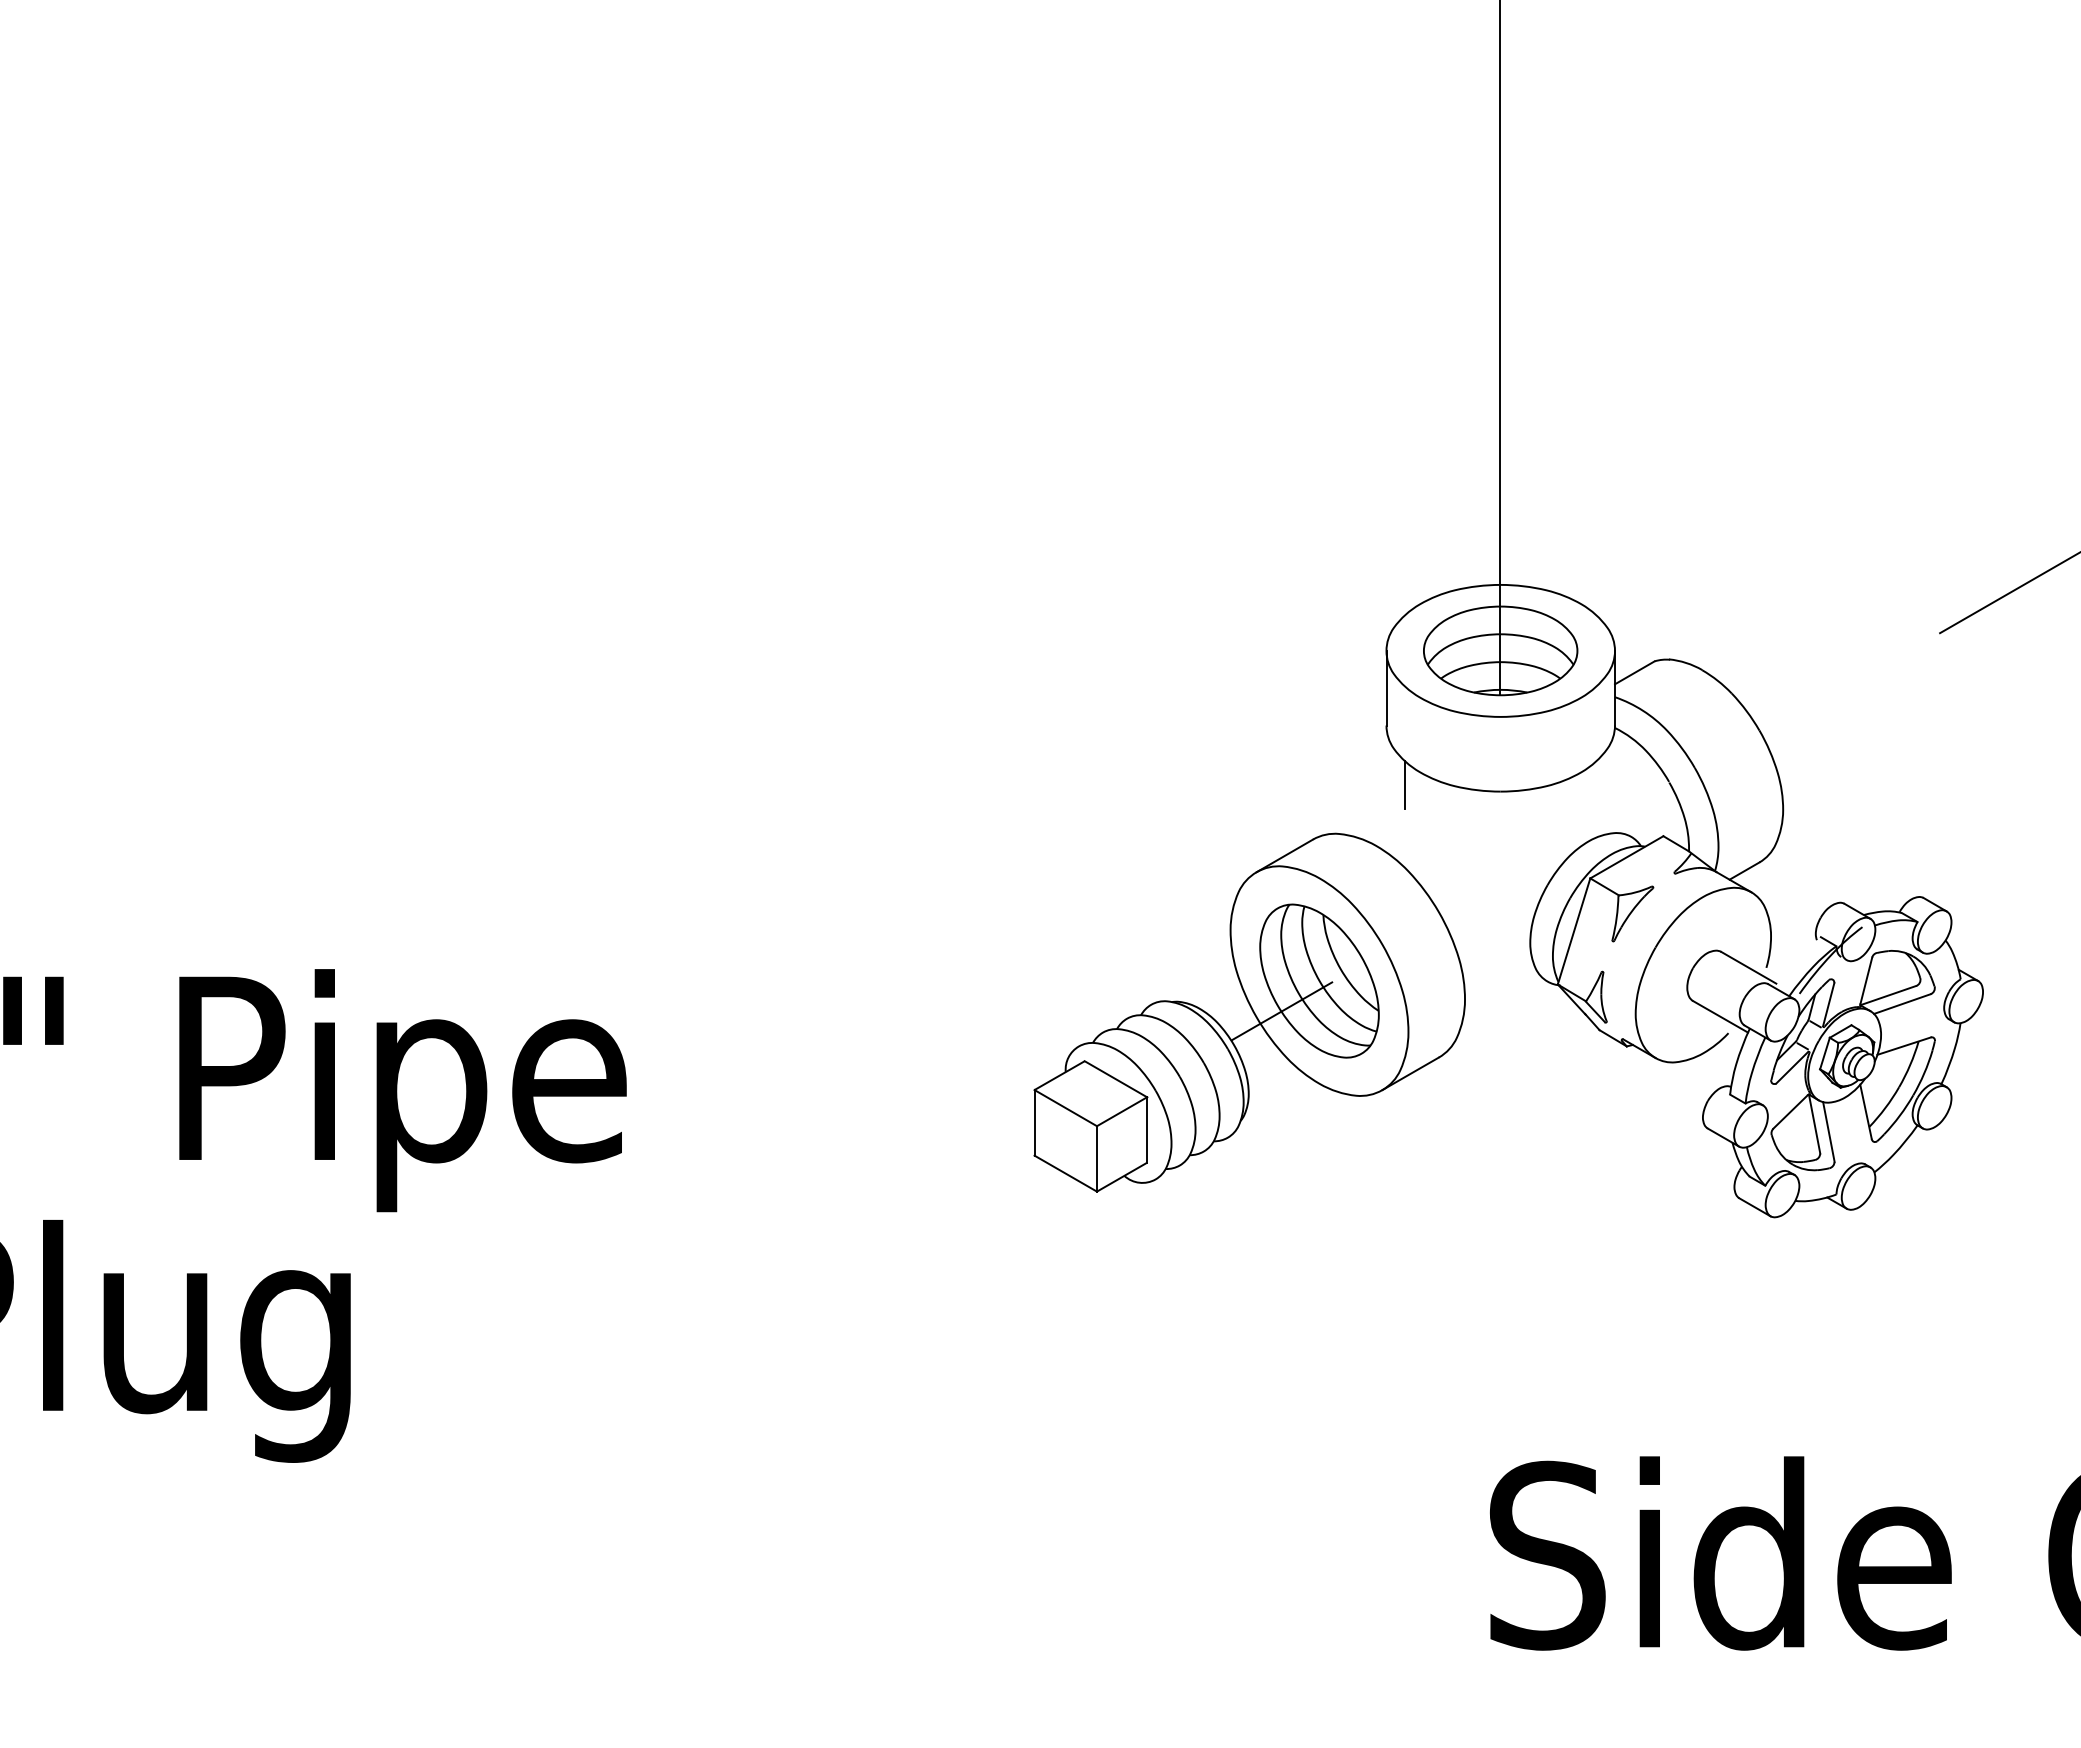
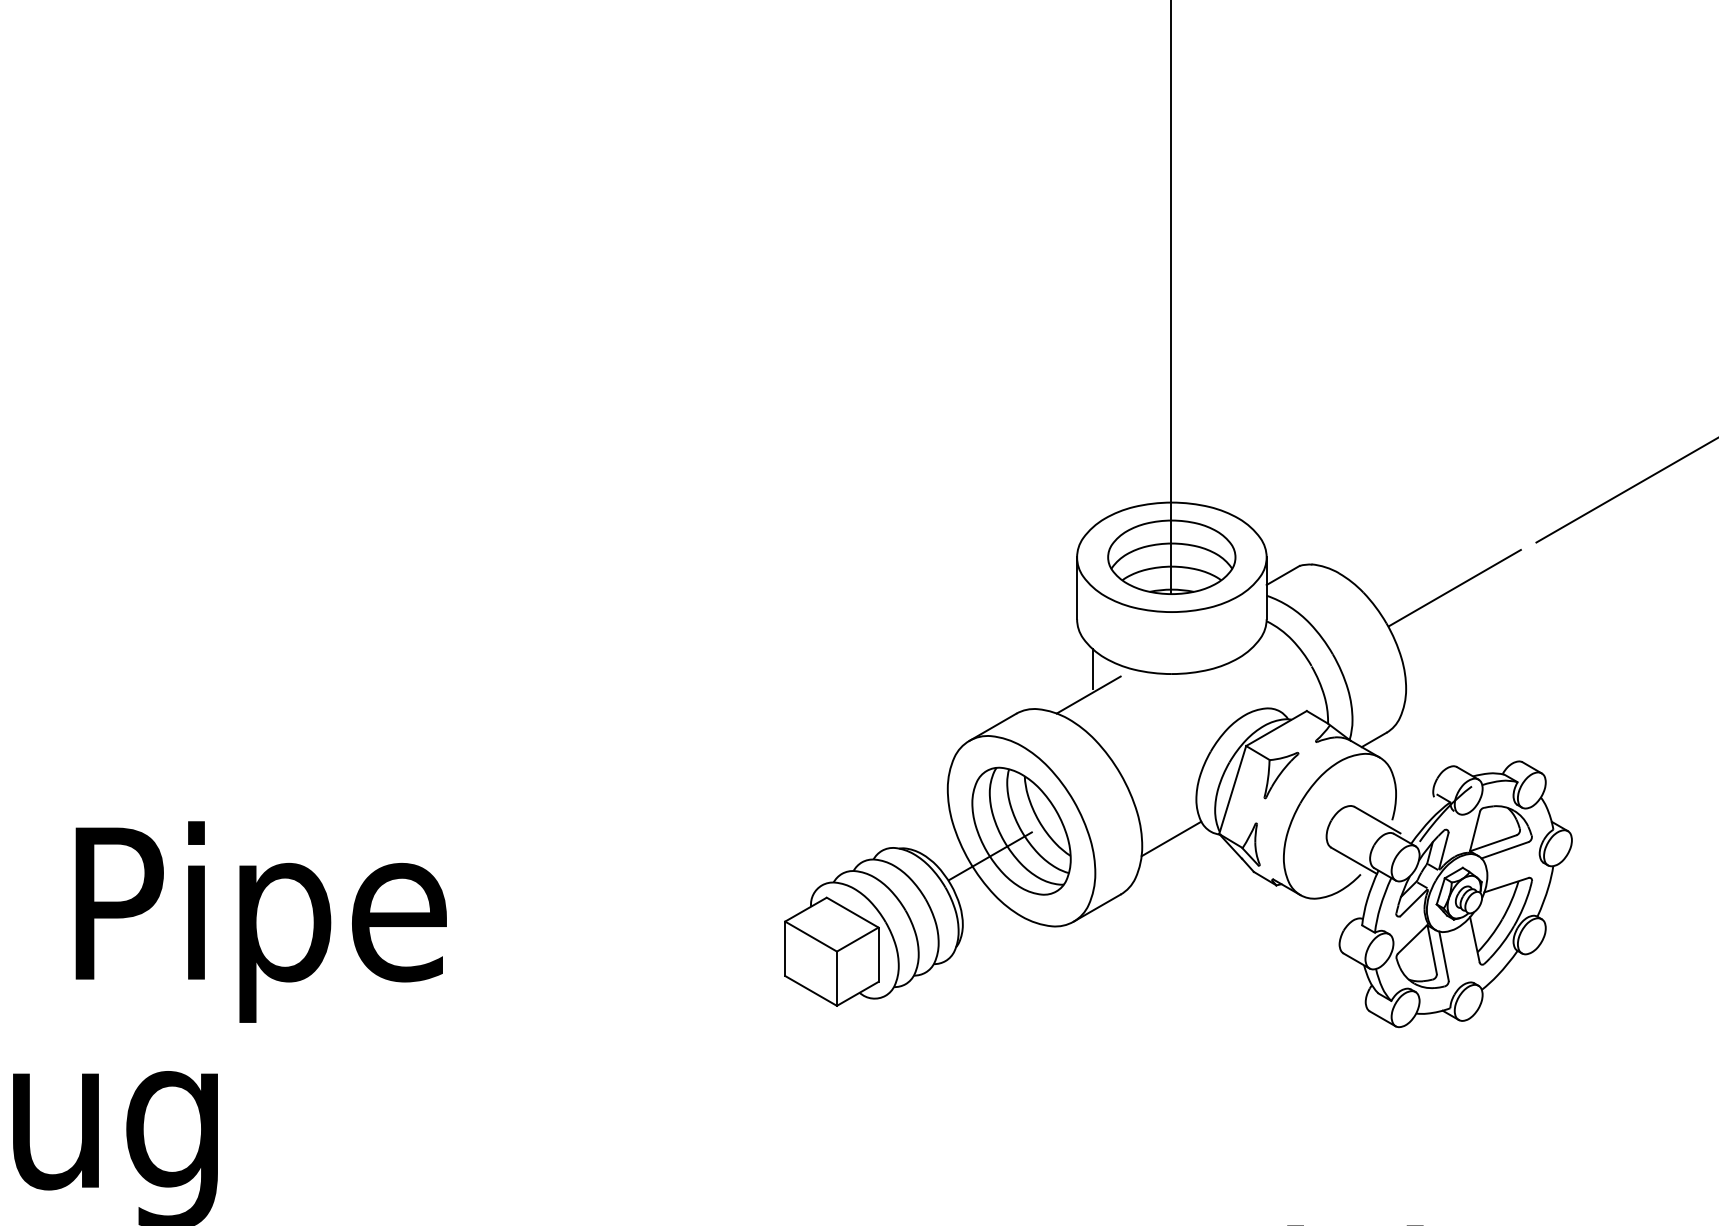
line: (1841, 687) -> (1454, 587), added
line: (1400, 816) -> (1088, 694), added
line: (1500, 990) -> (1171, 839), added

